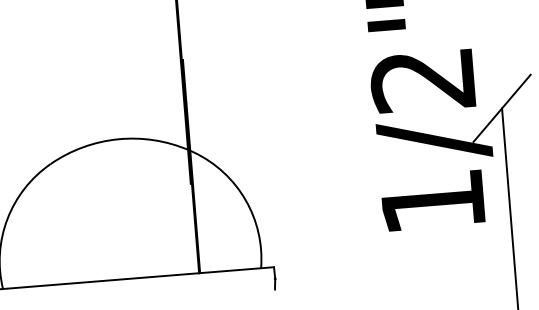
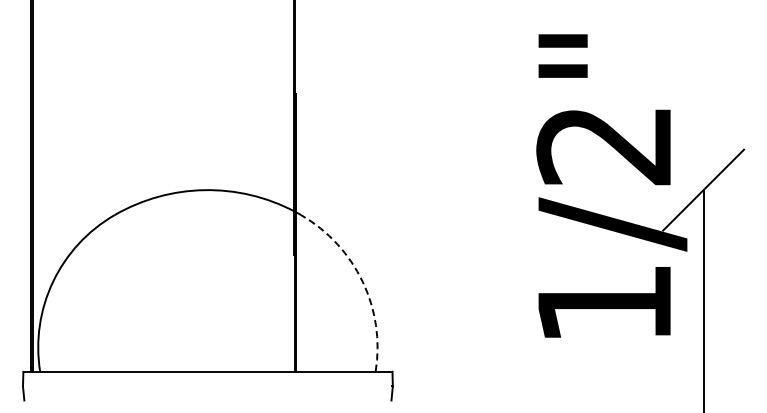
arc: (245, 199) -> (362, 281), solid -> dashed

